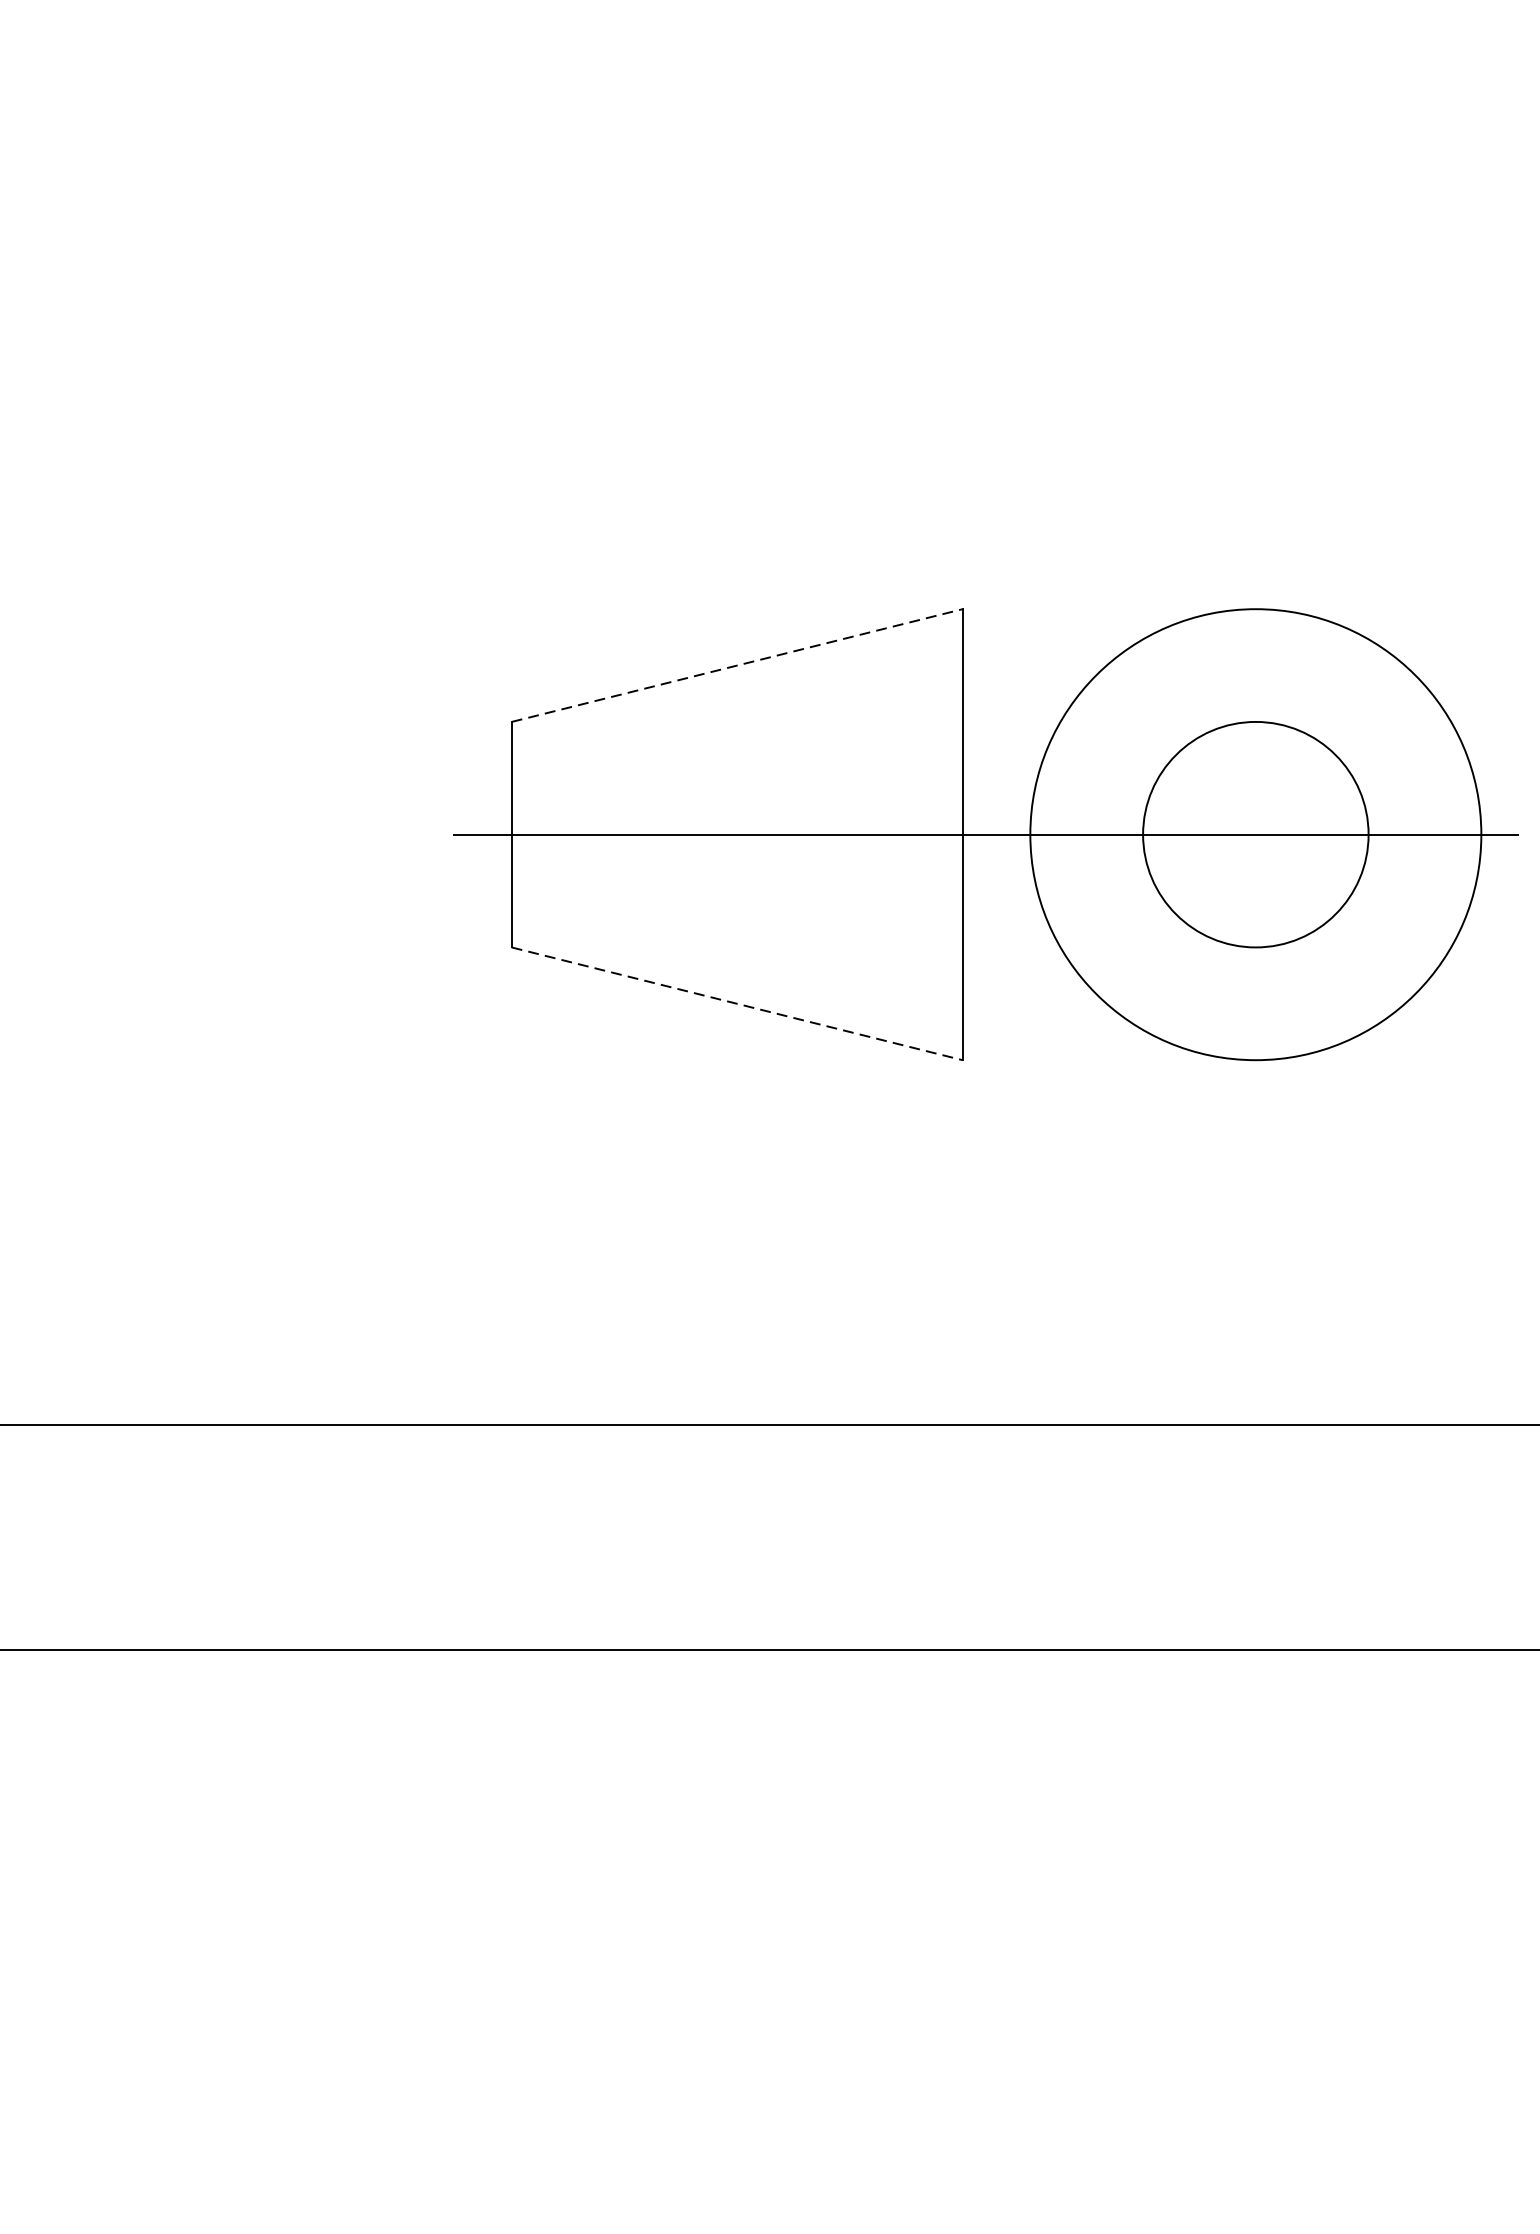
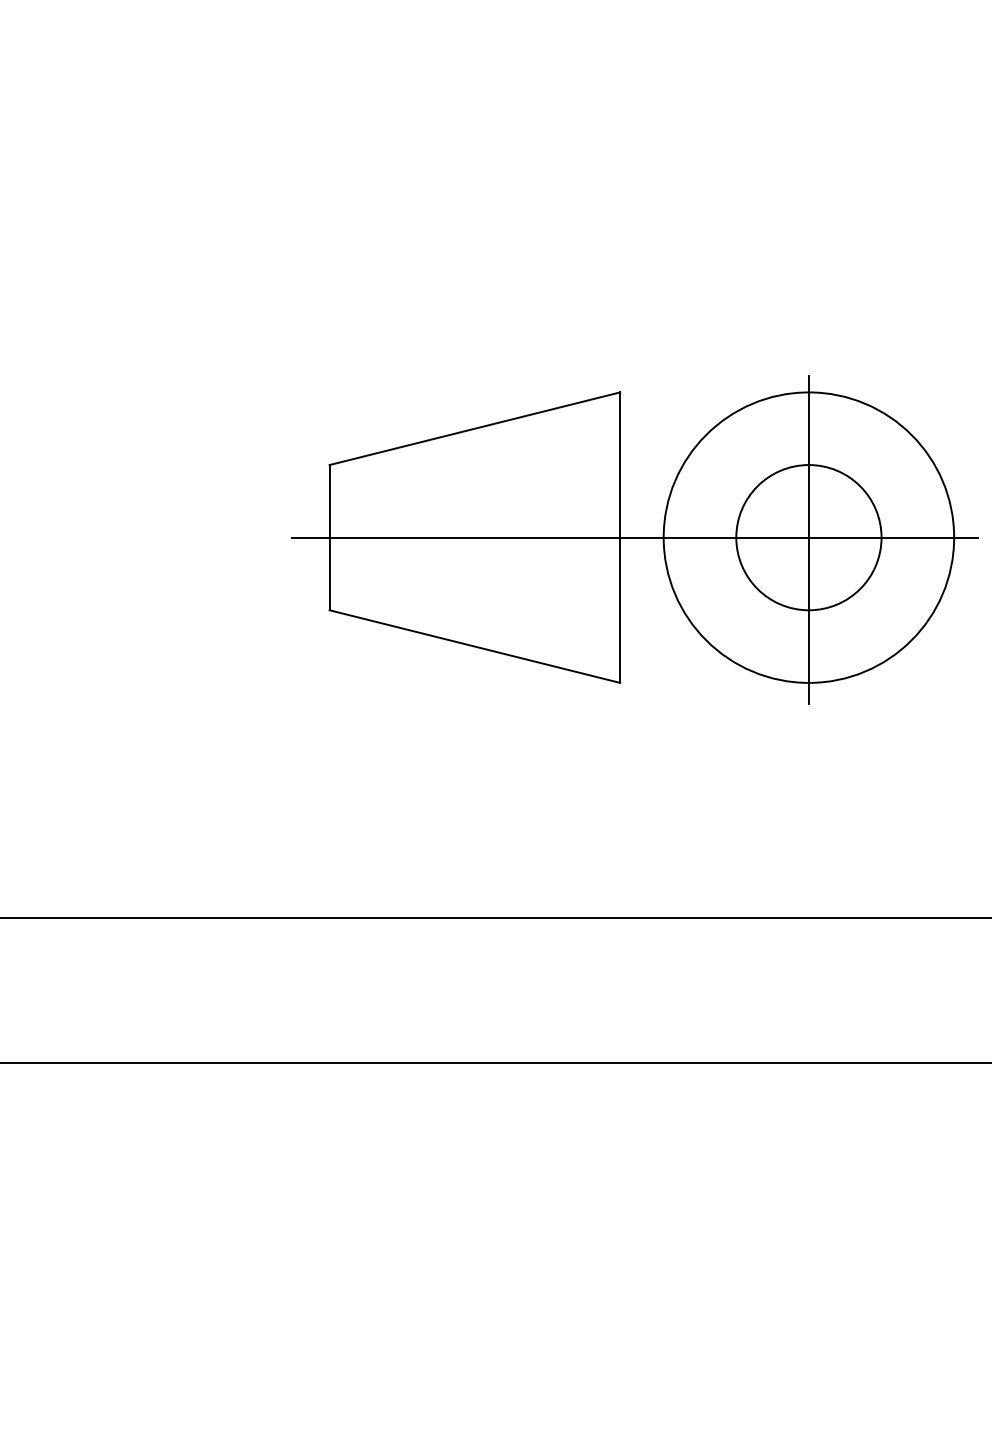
line: (736, 665) -> (474, 428), dashed -> solid
line: (1255, 837) -> (808, 539), added
line: (736, 1003) -> (474, 646), dashed -> solid

